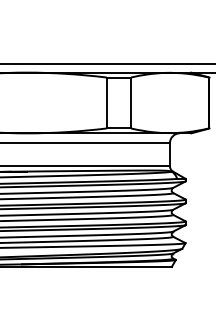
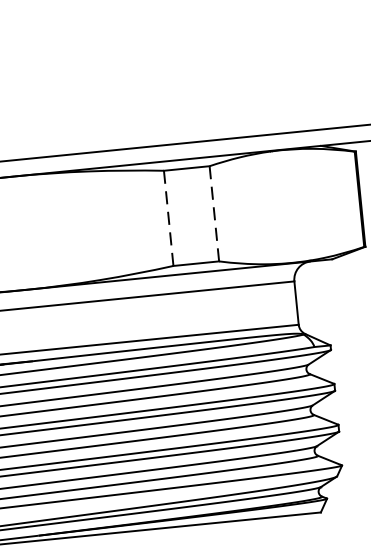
line: (106, 102) -> (168, 217), solid -> dashed
line: (131, 102) -> (214, 212), solid -> dashed

